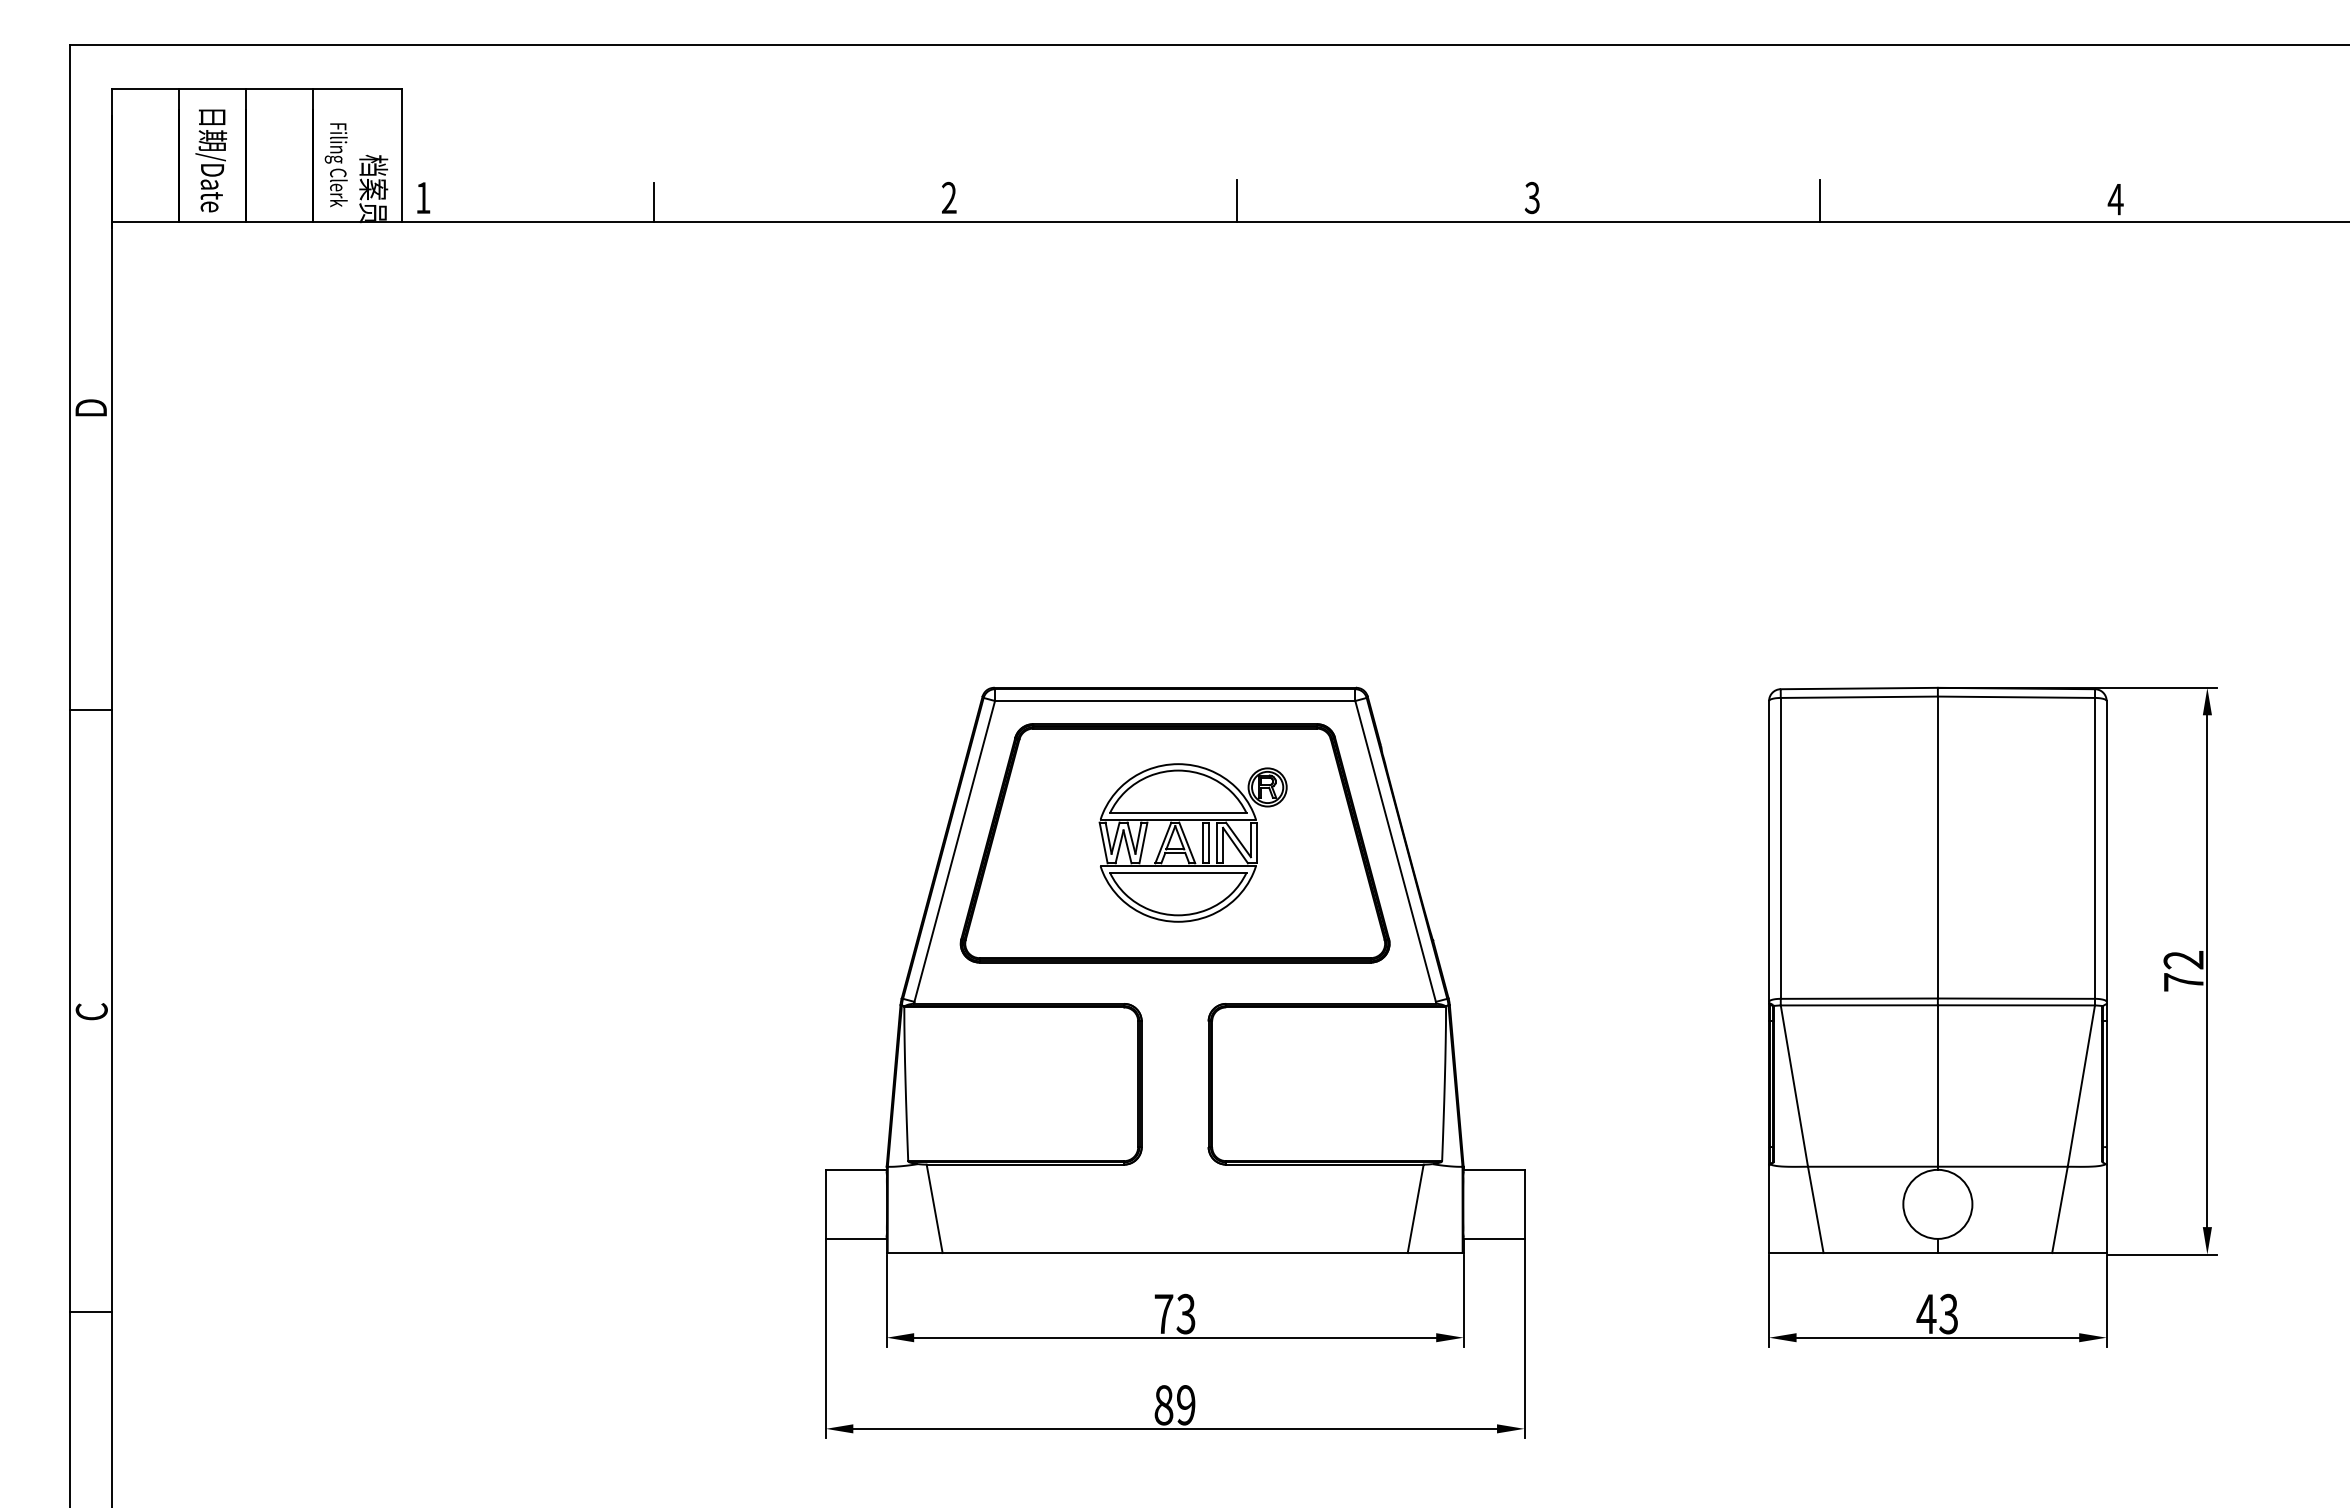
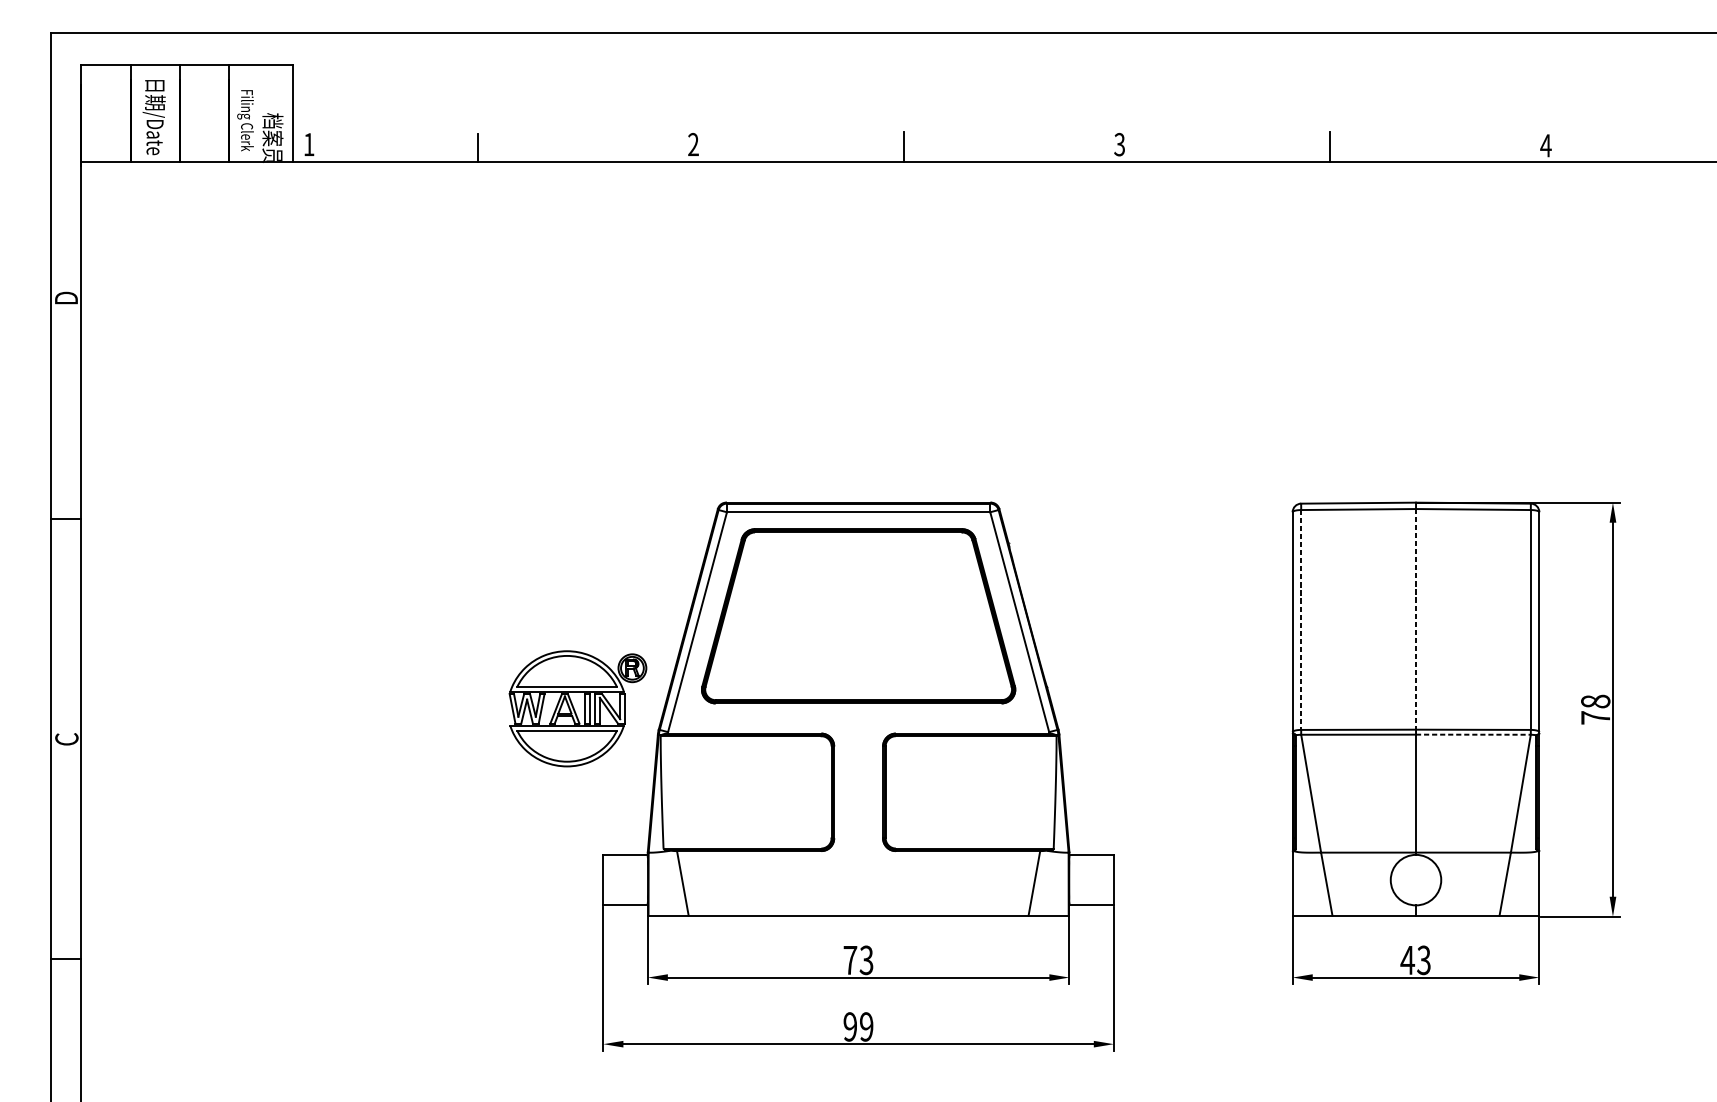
part: (1192, 842) -> (577, 708), moved
line: (1937, 847) -> (1415, 619), solid -> dashed
line: (1780, 848) -> (1300, 620), solid -> dashed
text: (2183, 959) -> (1595, 701), 72 -> 78
line: (2016, 1005) -> (1473, 734), solid -> dashed
text: (1163, 1405) -> (850, 1027), 89 -> 99

